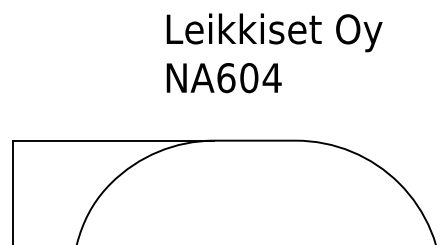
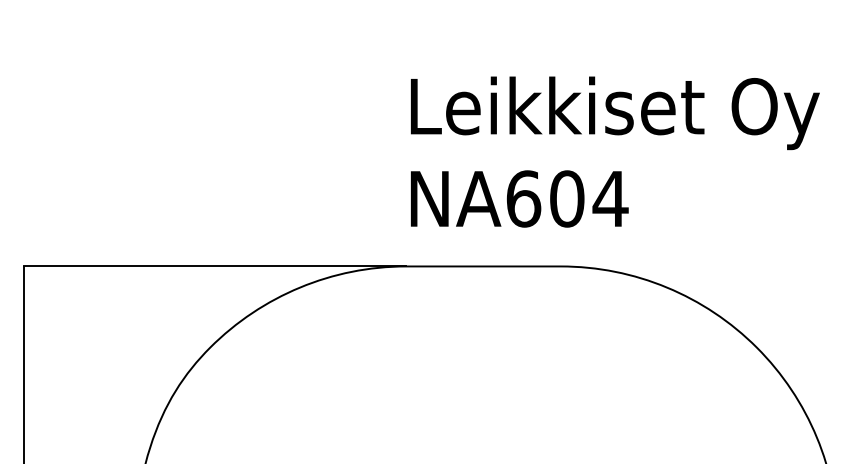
text: (274, 53) -> (614, 152), moved

